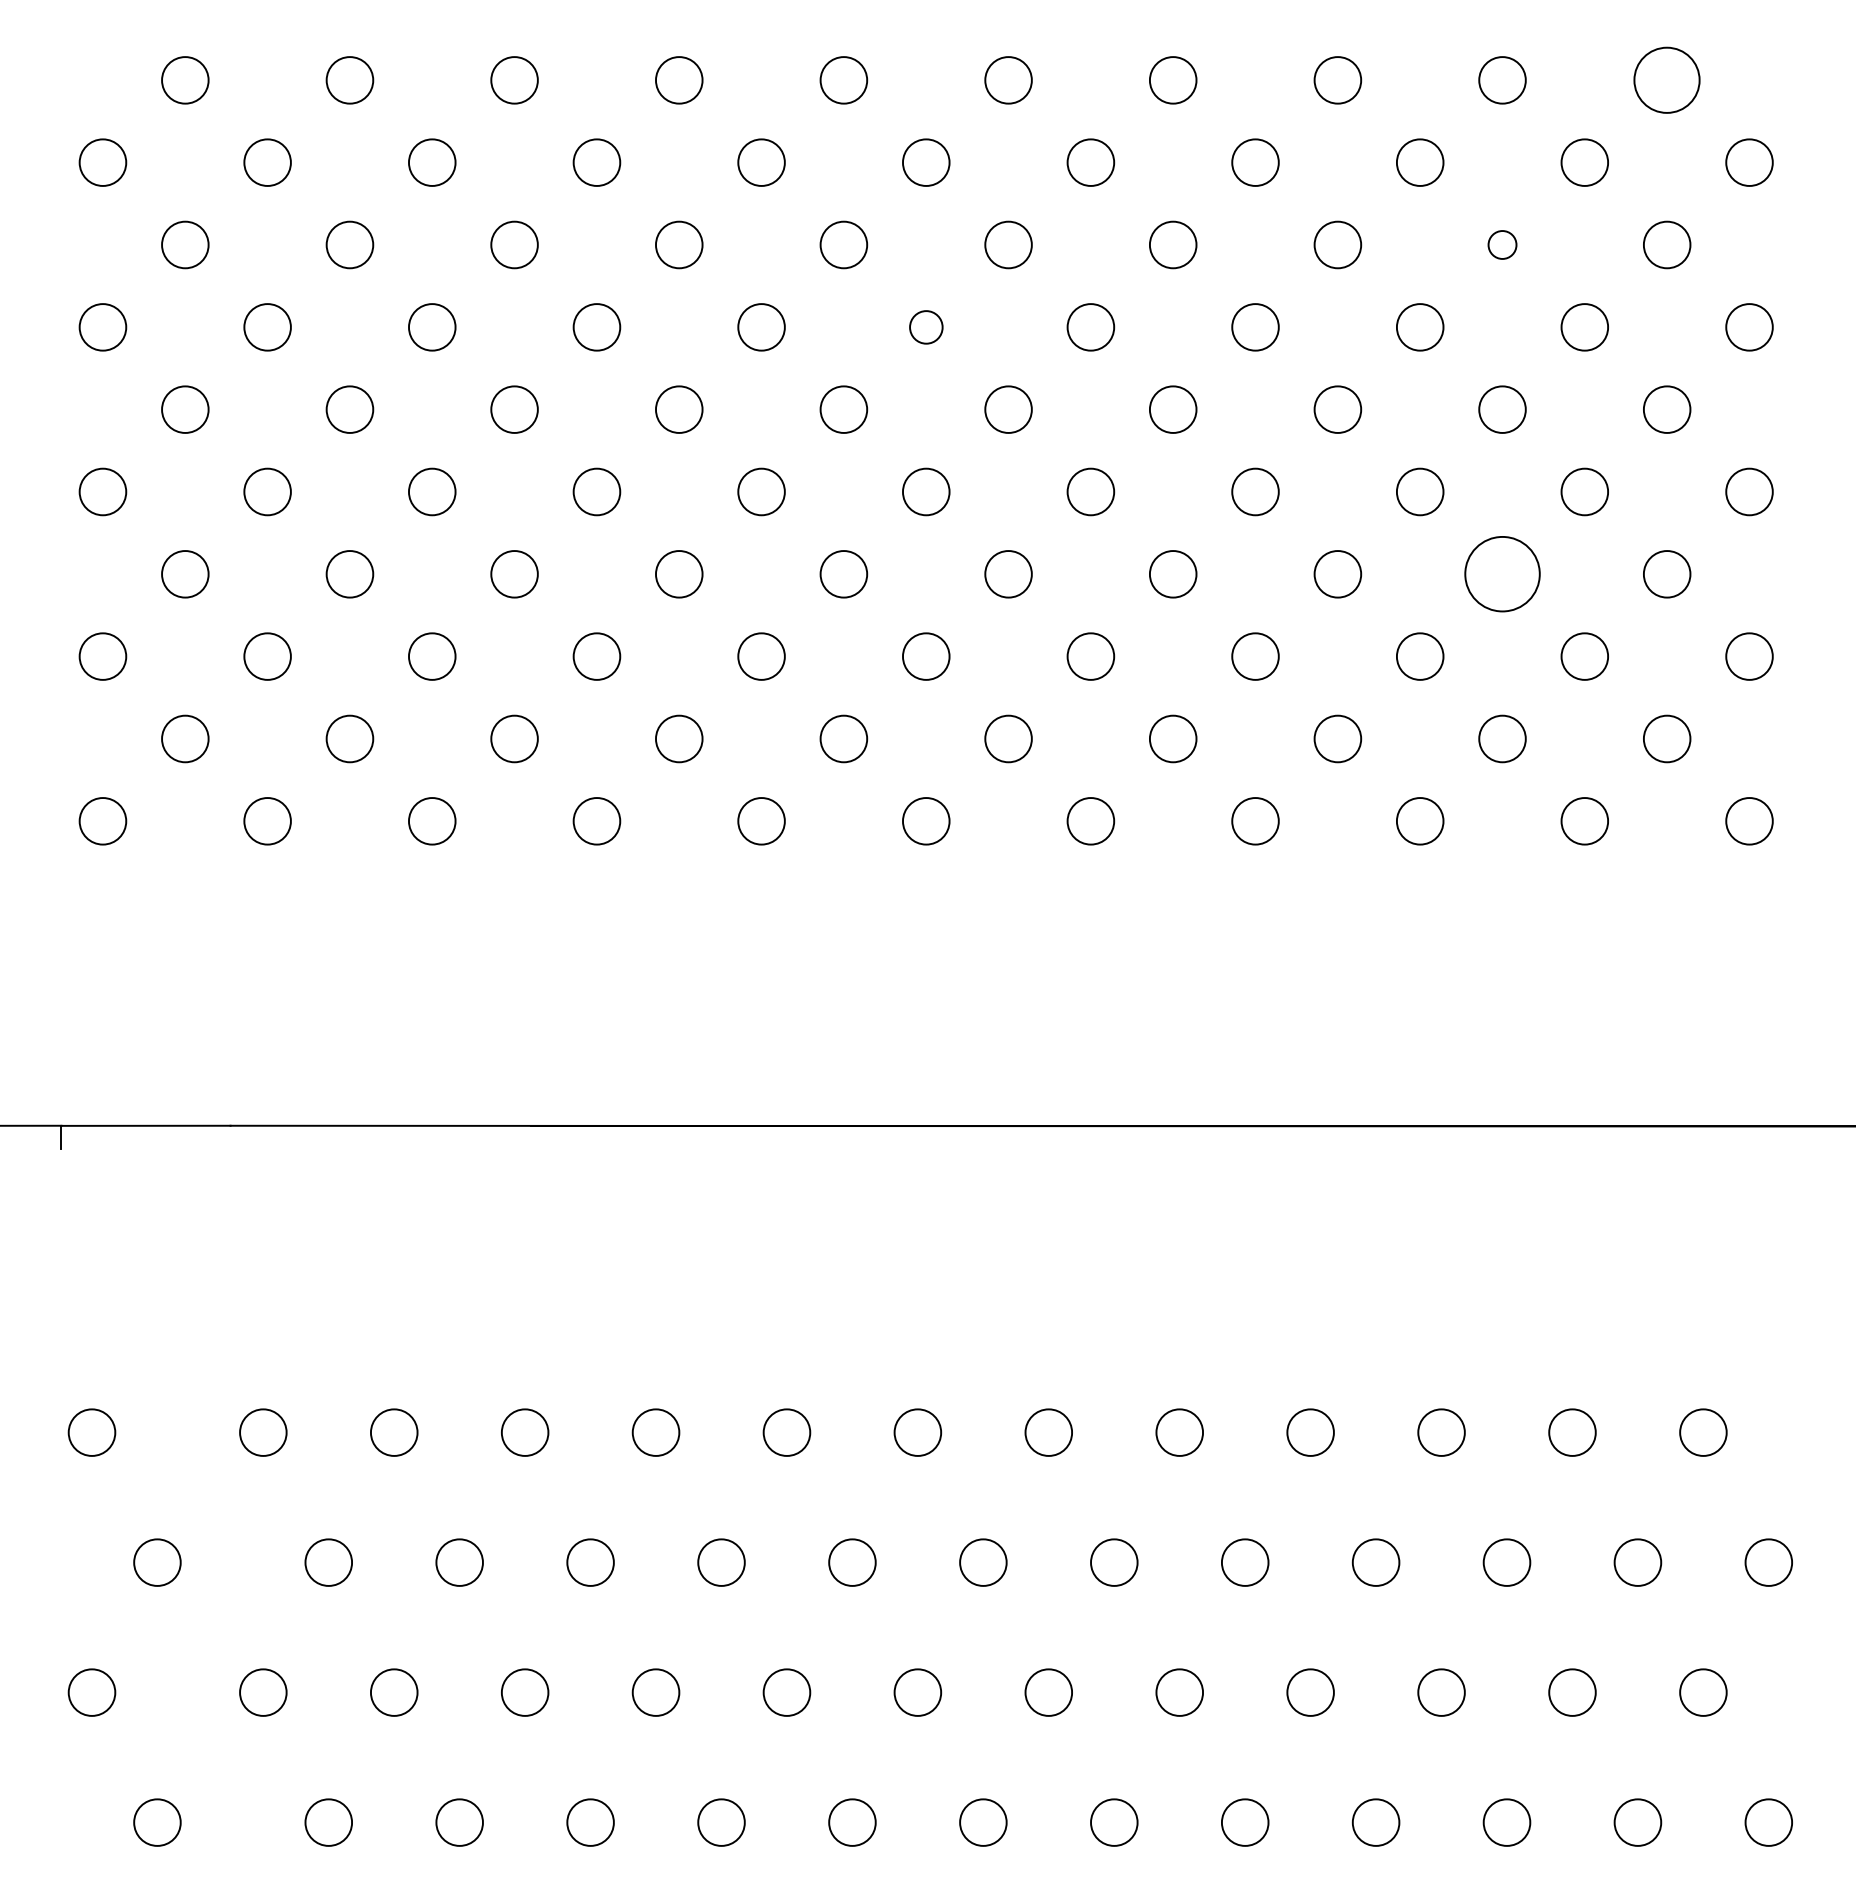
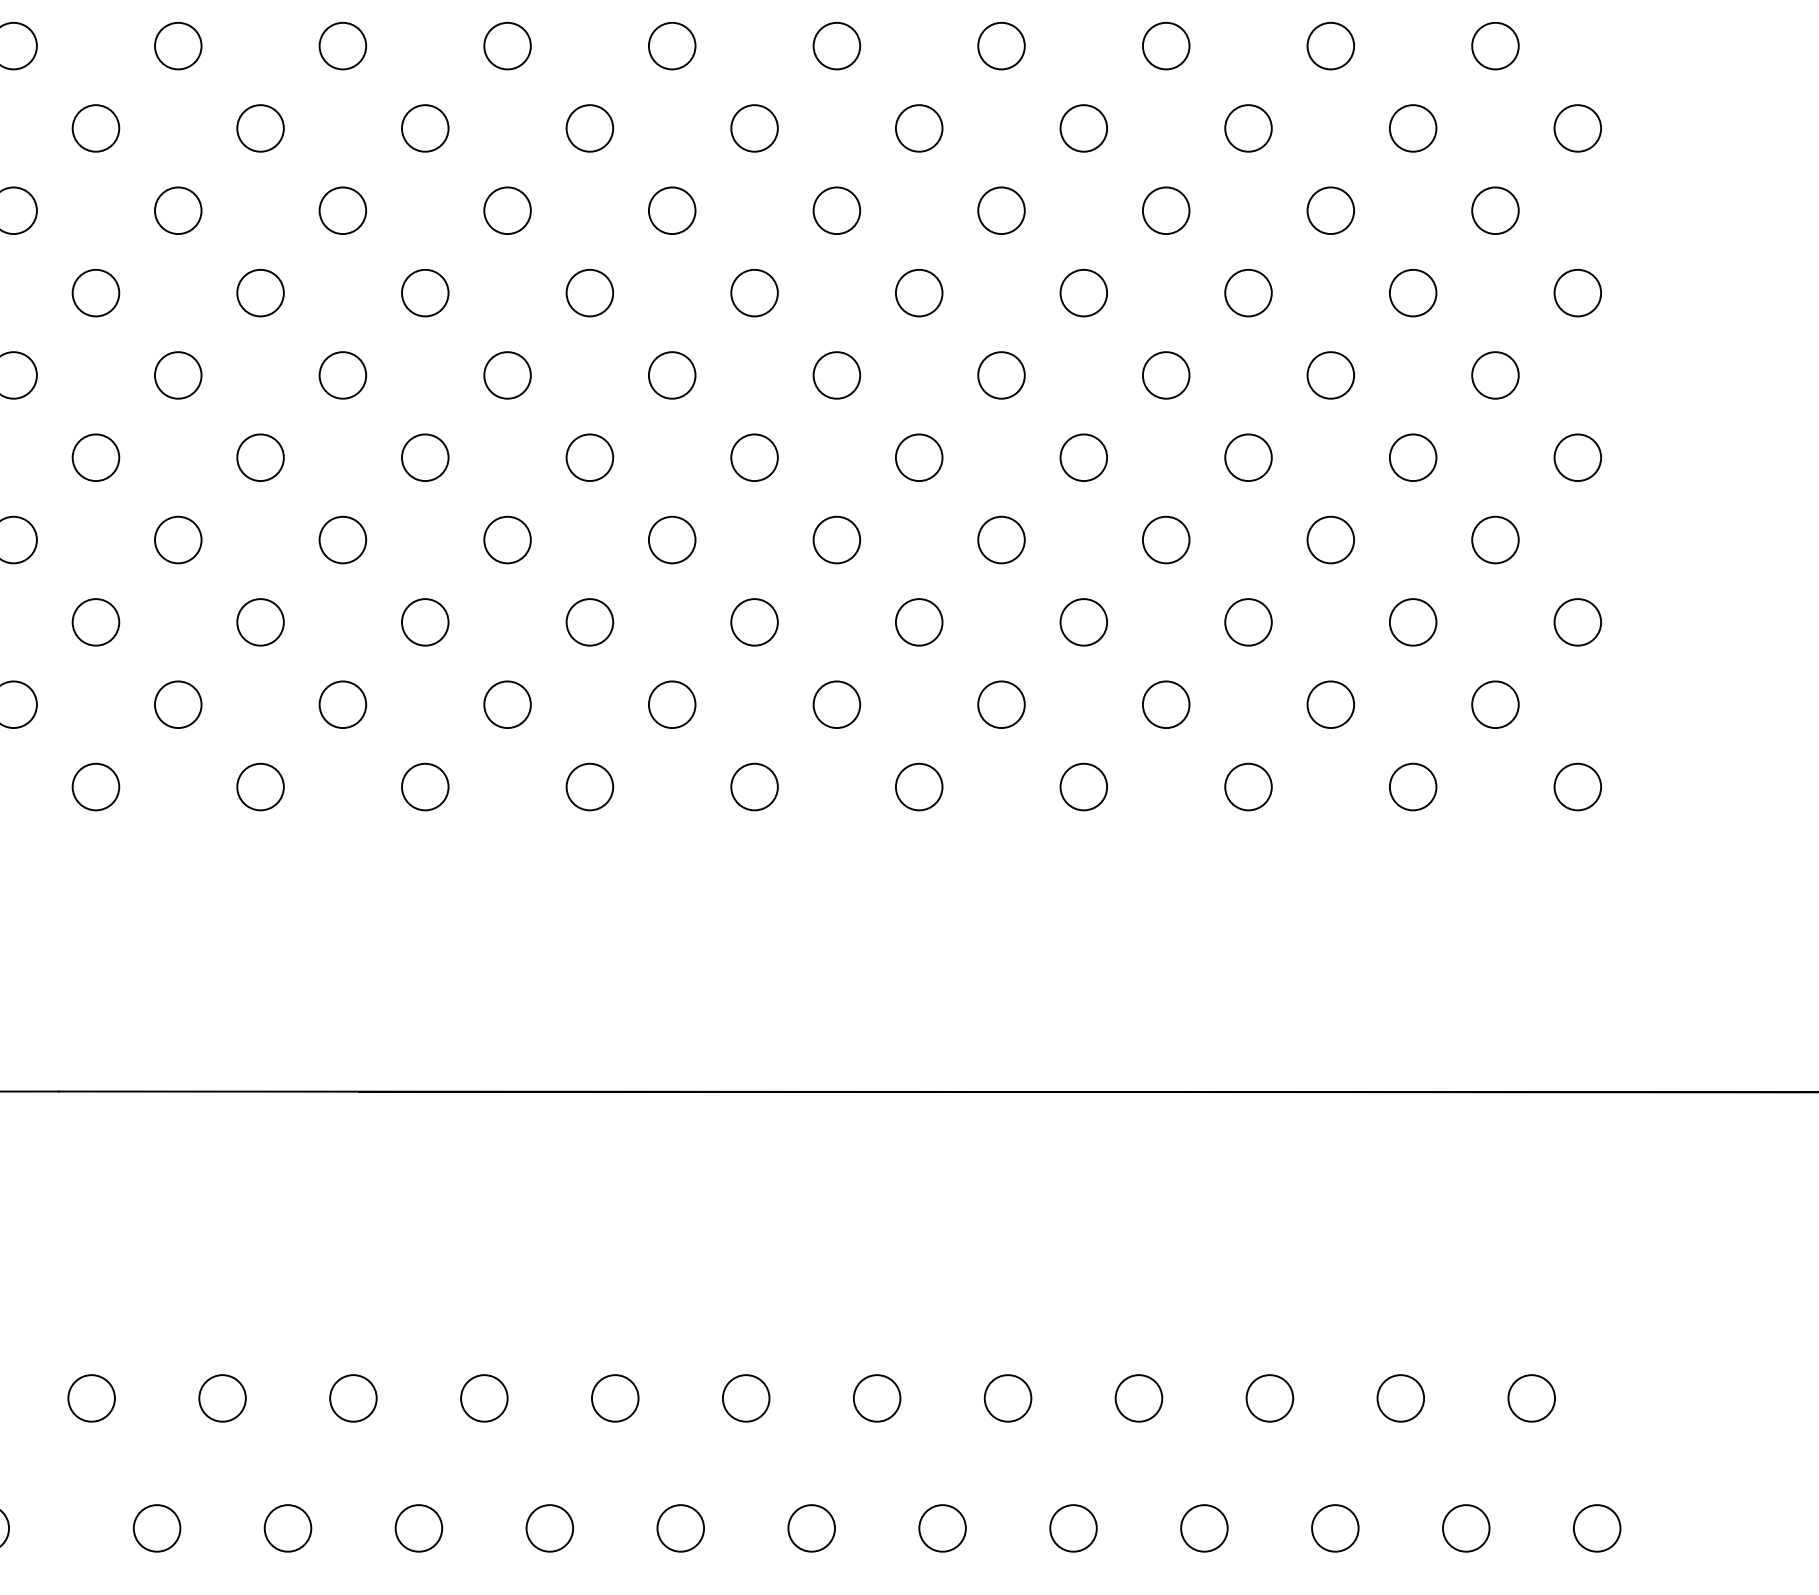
circle: (1667, 80) -> (1495, 46), size x0.71
circle: (1502, 244) -> (1330, 210), size x1.67
circle: (926, 327) -> (754, 293), size x1.43
circle: (1502, 574) -> (1330, 540), size x0.62

